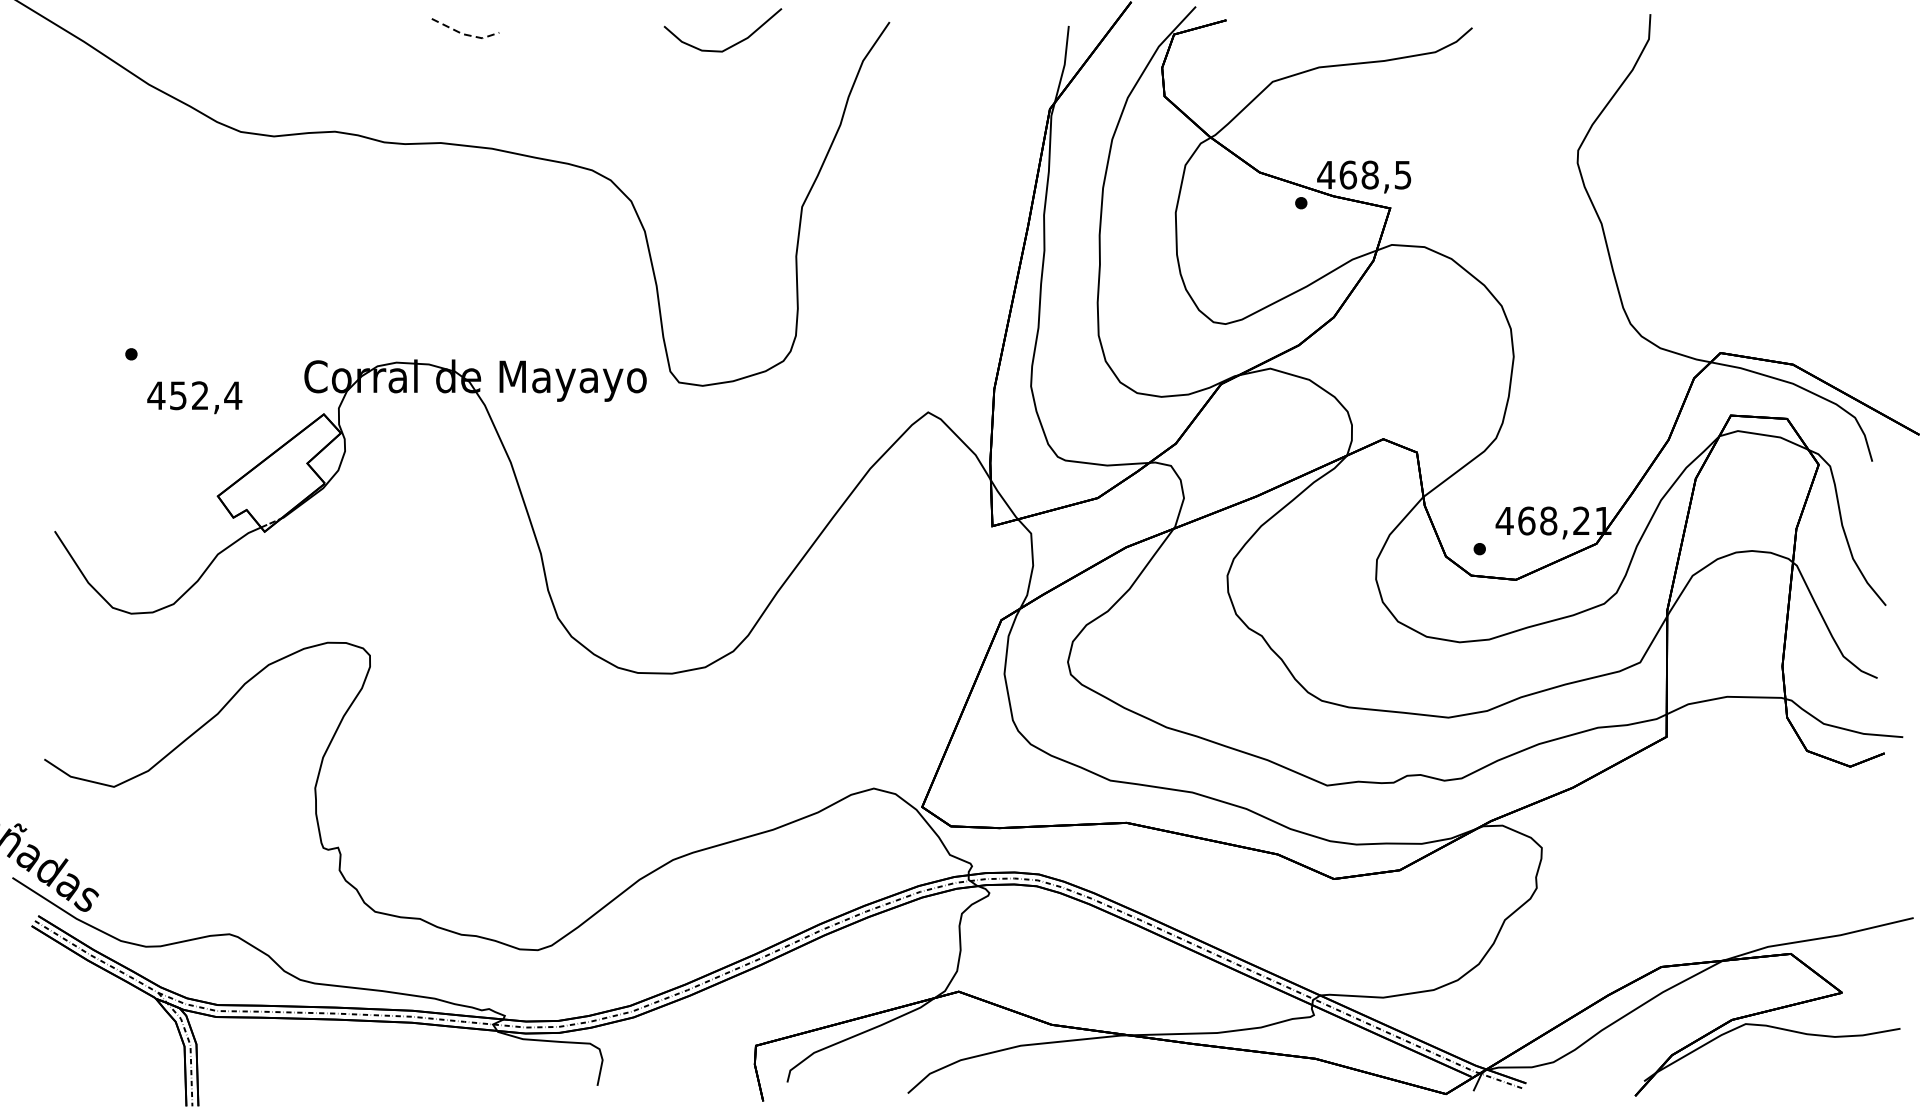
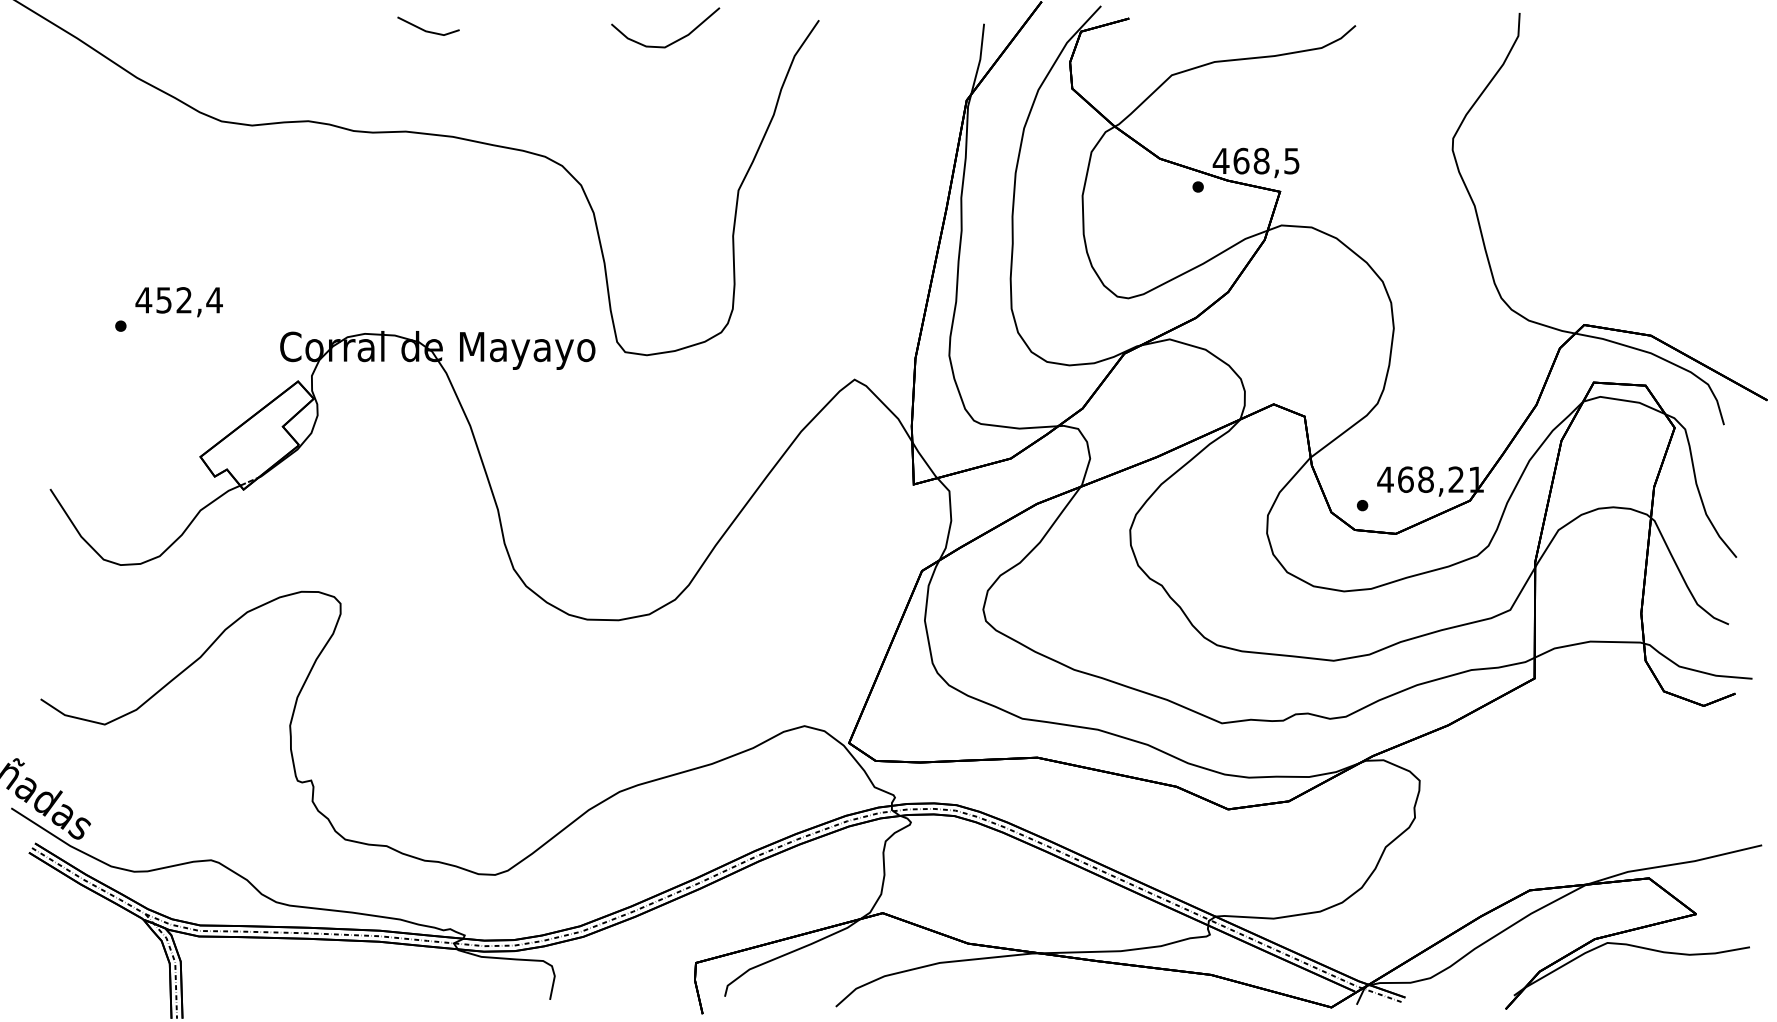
line: (464, 34) -> (427, 31), dashed -> solid
text: (194, 398) -> (178, 302), moved

